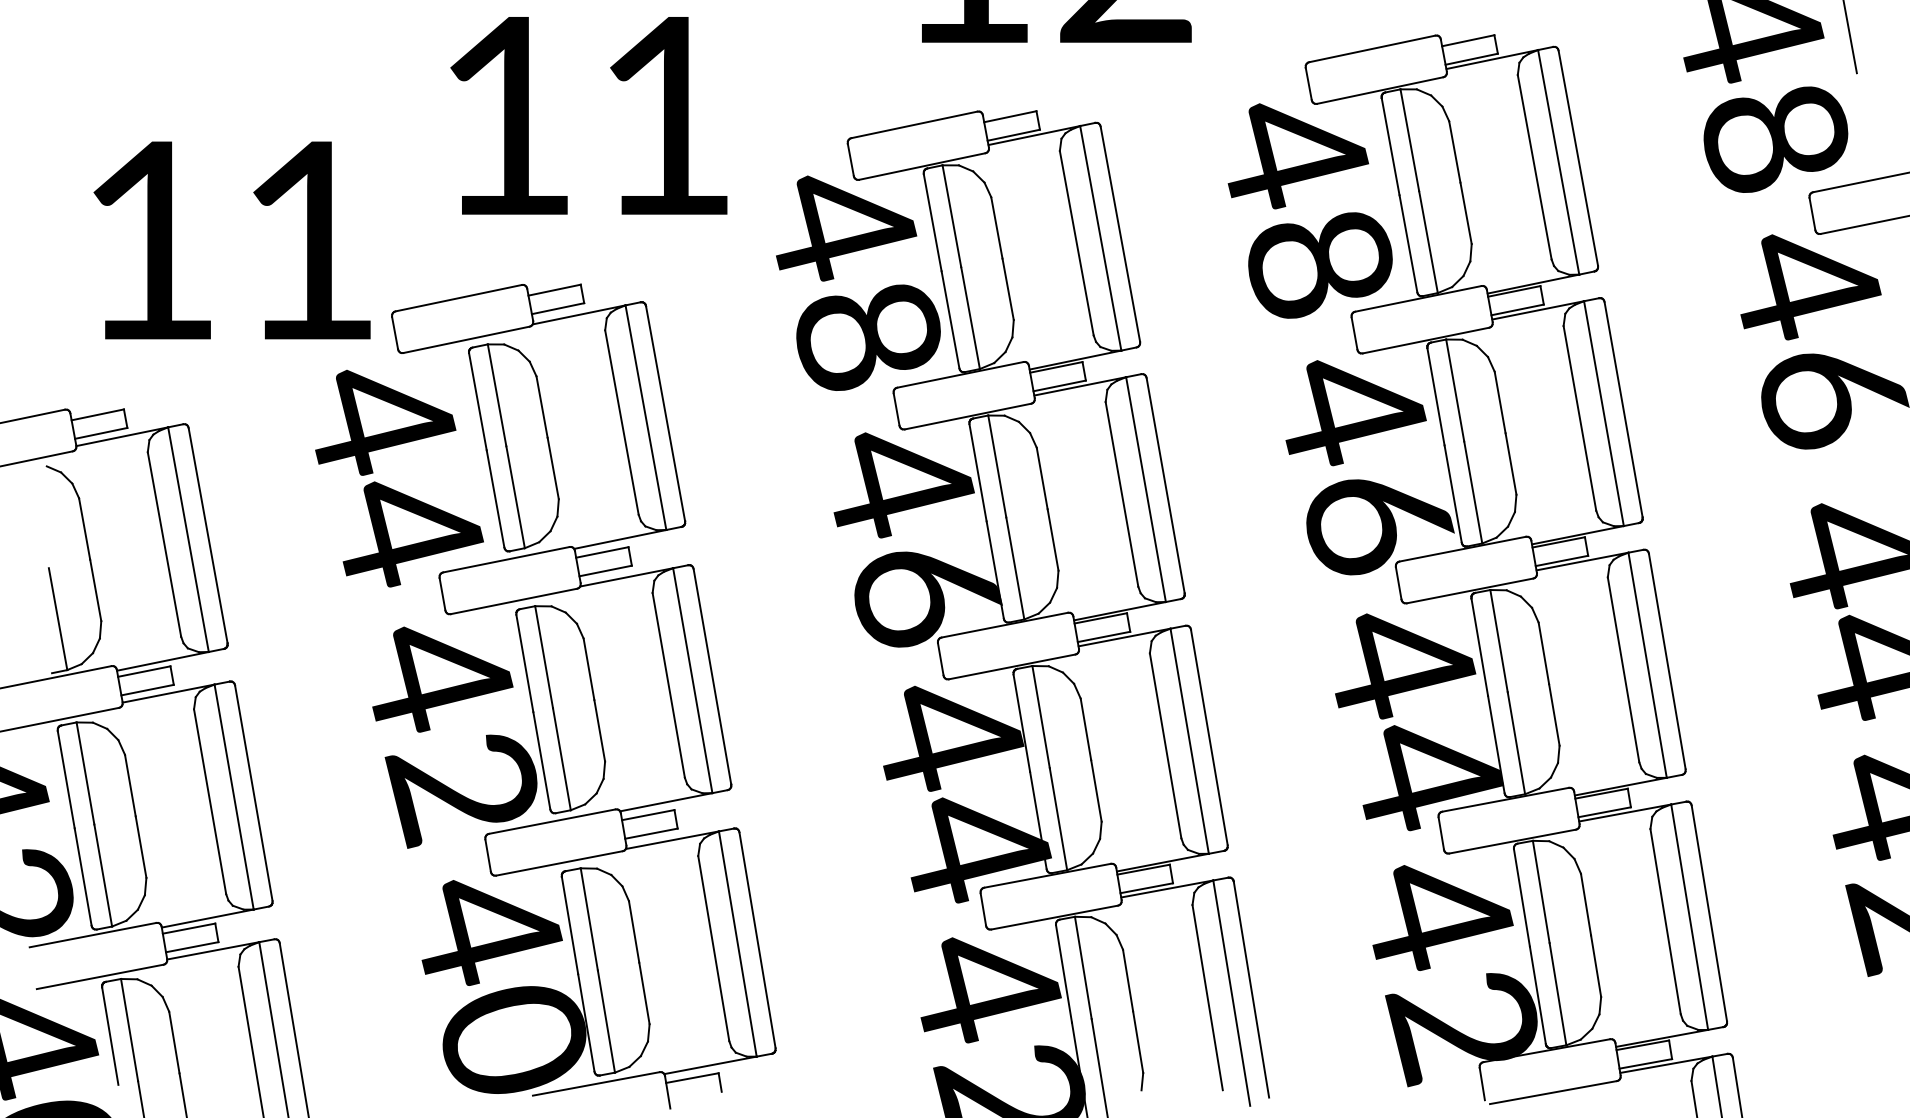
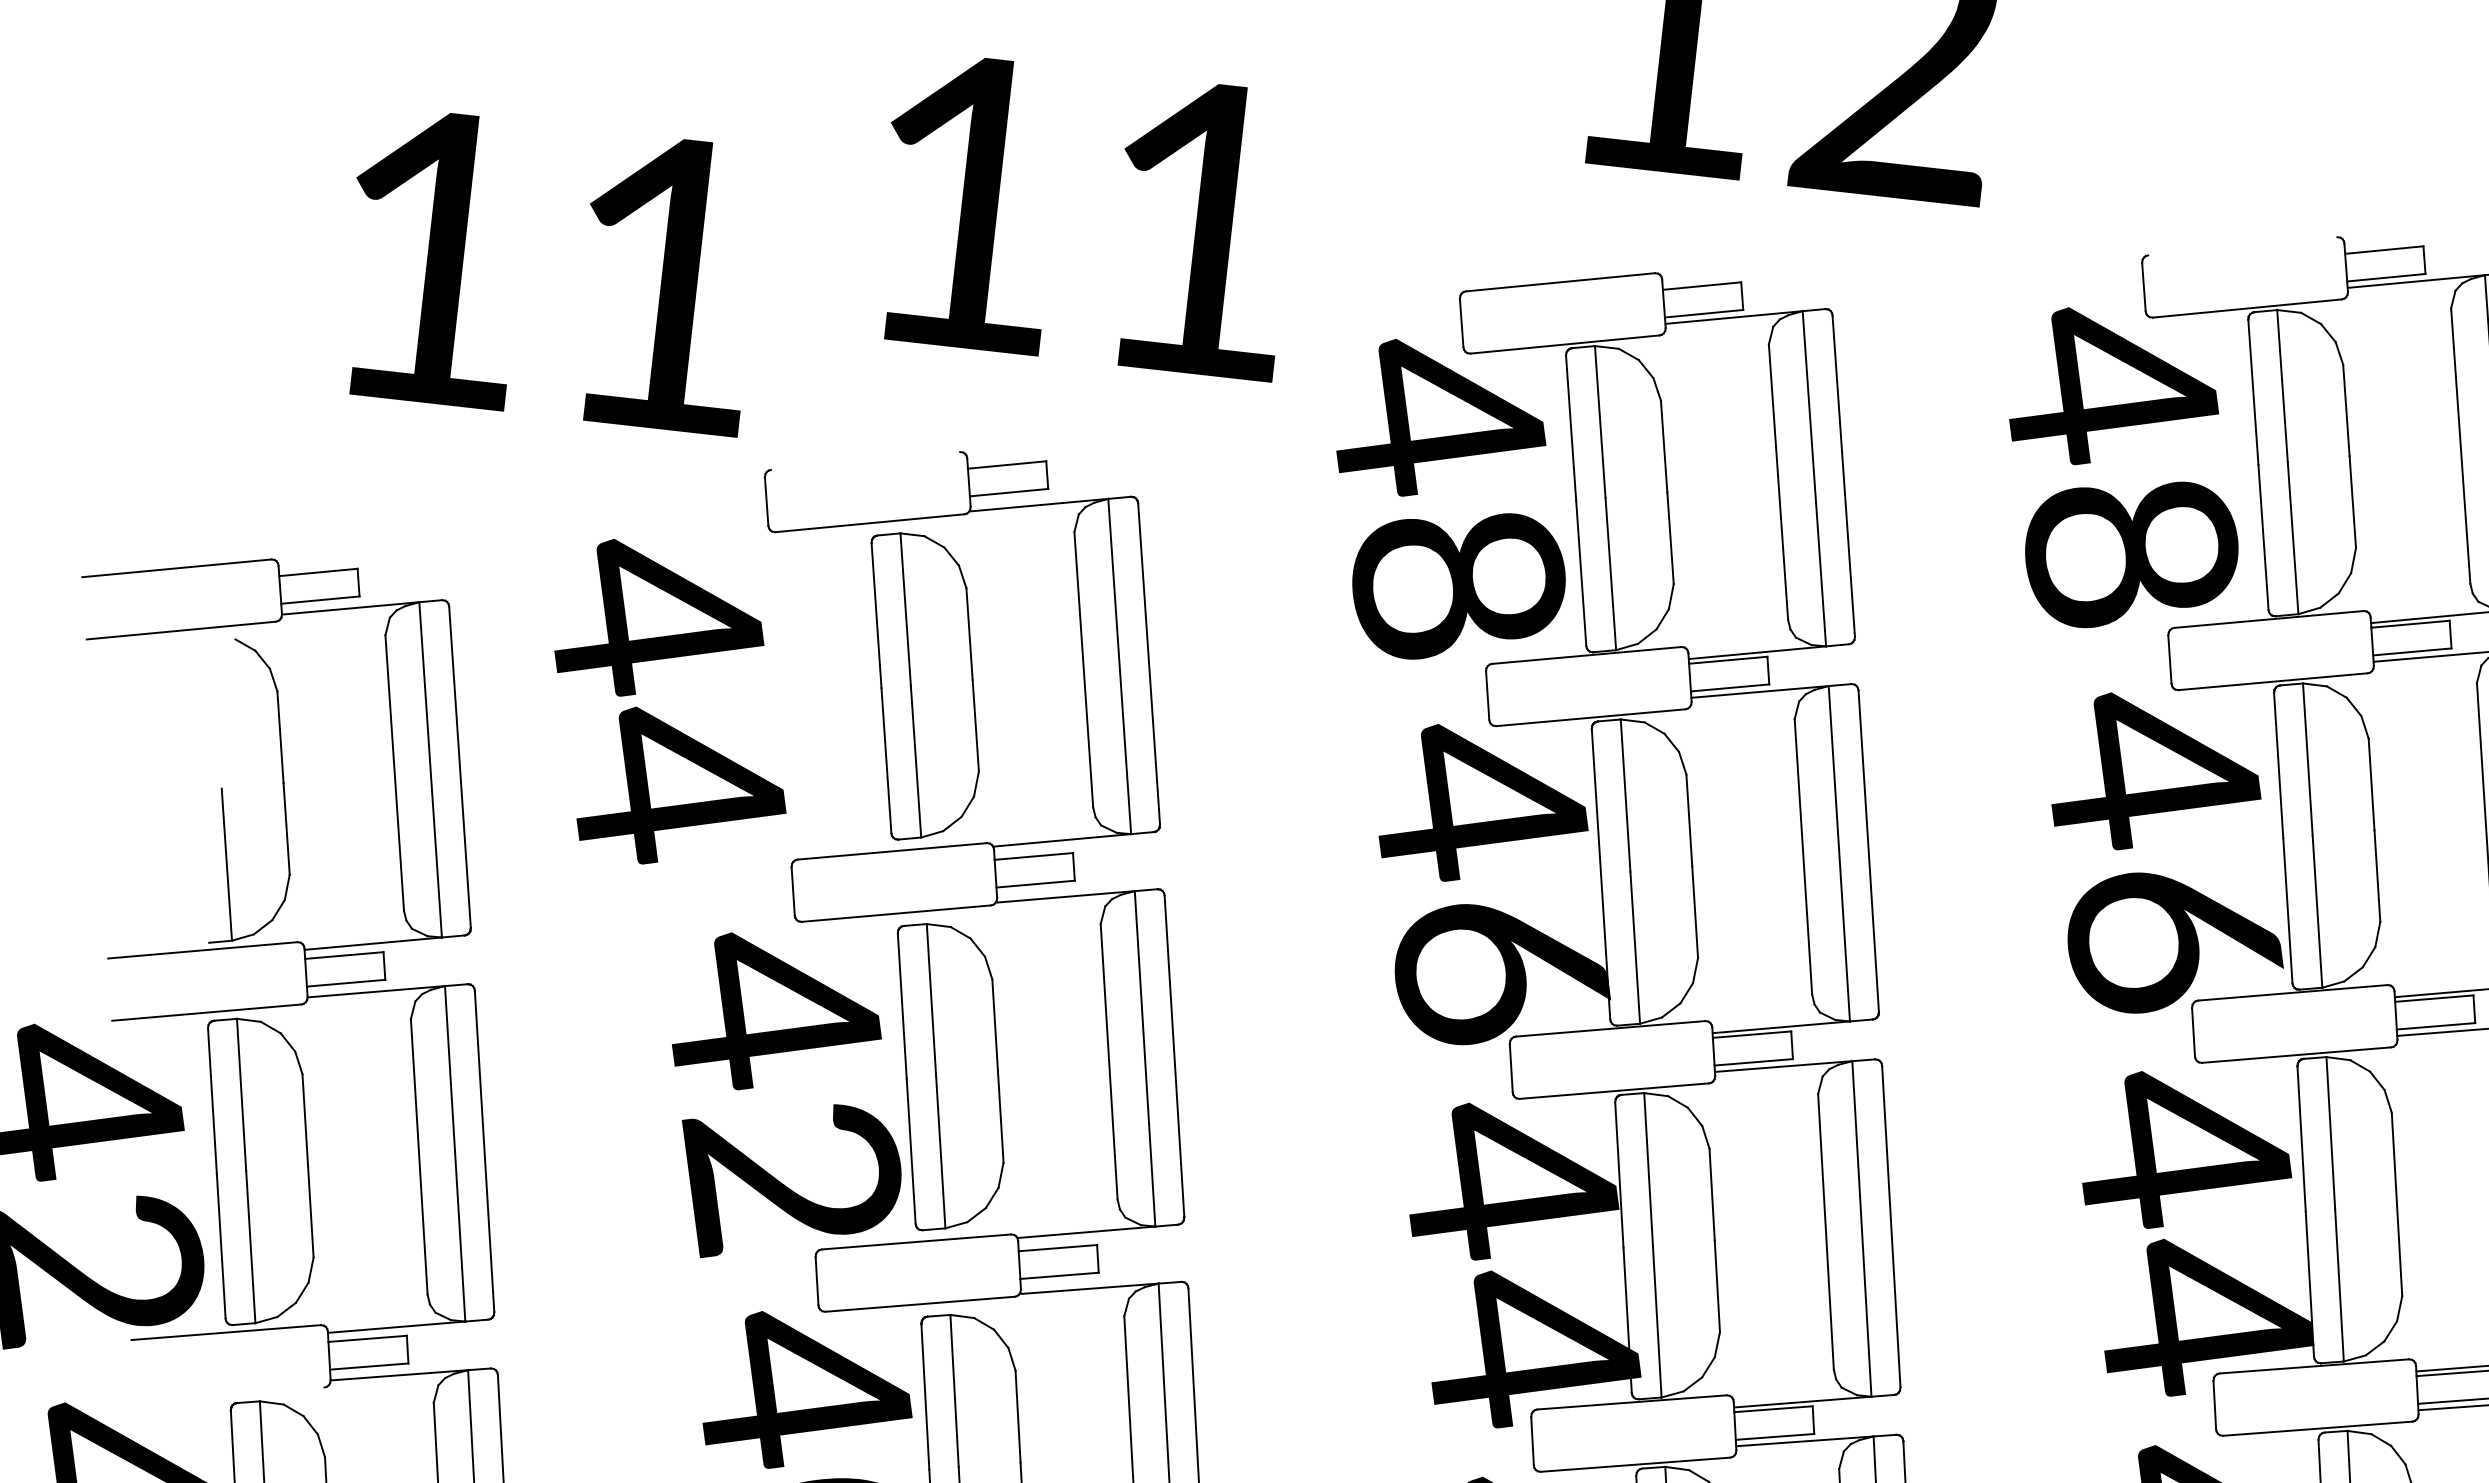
line: (1372, 48) -> (2242, 245), removed
text: (231, 240) -> (550, 270), moved
line: (458, 297) -> (865, 459), removed
text: (399, 478) -> (673, 706), moved
line: (99, 976) -> (228, 1394), removed

